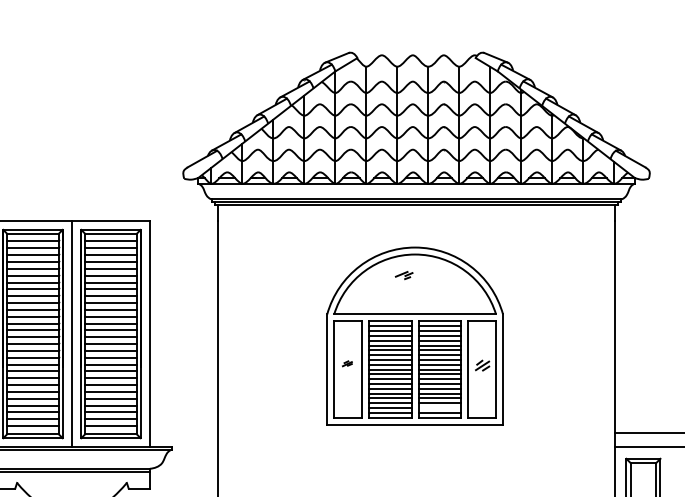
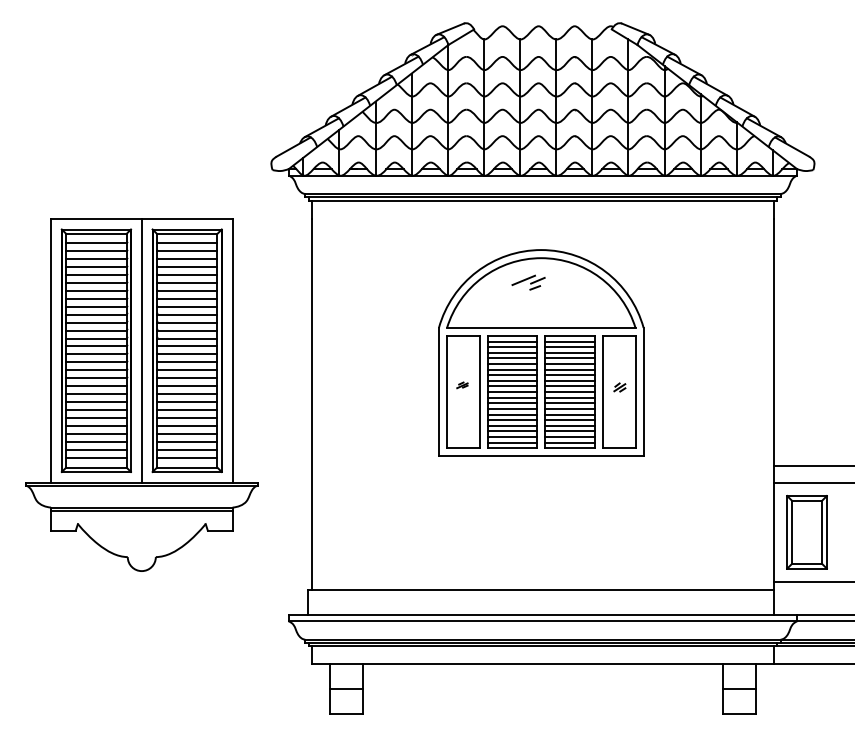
part: (404, 275) -> (528, 282), size x1.67
part: (482, 365) -> (619, 387), size x0.71
line: (439, 407) -> (569, 436), added

